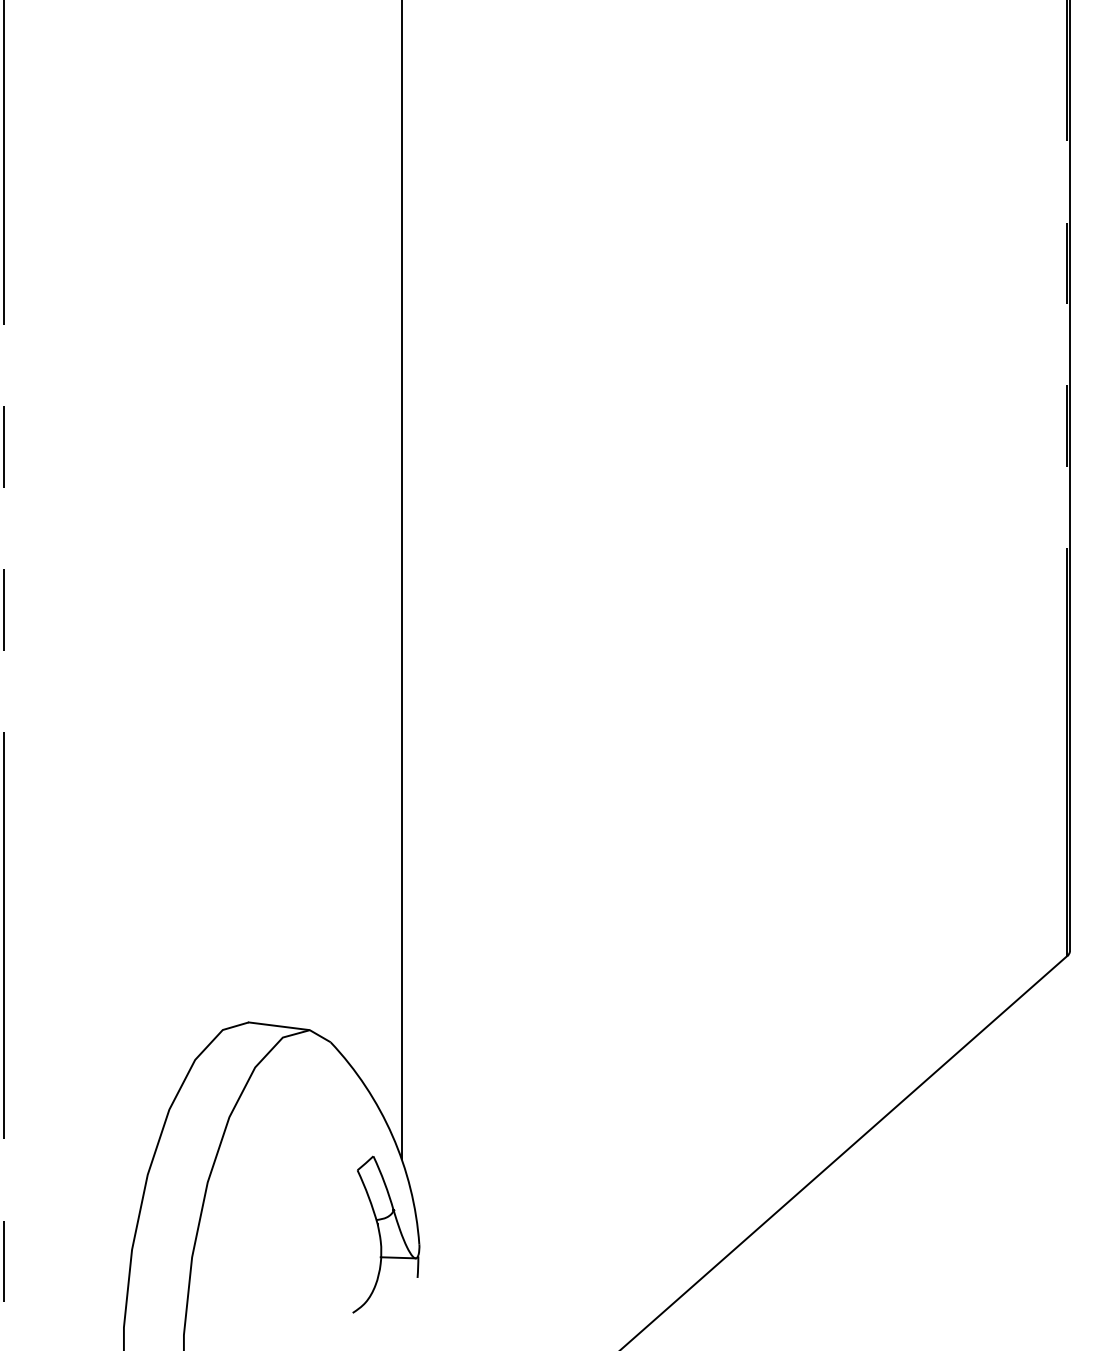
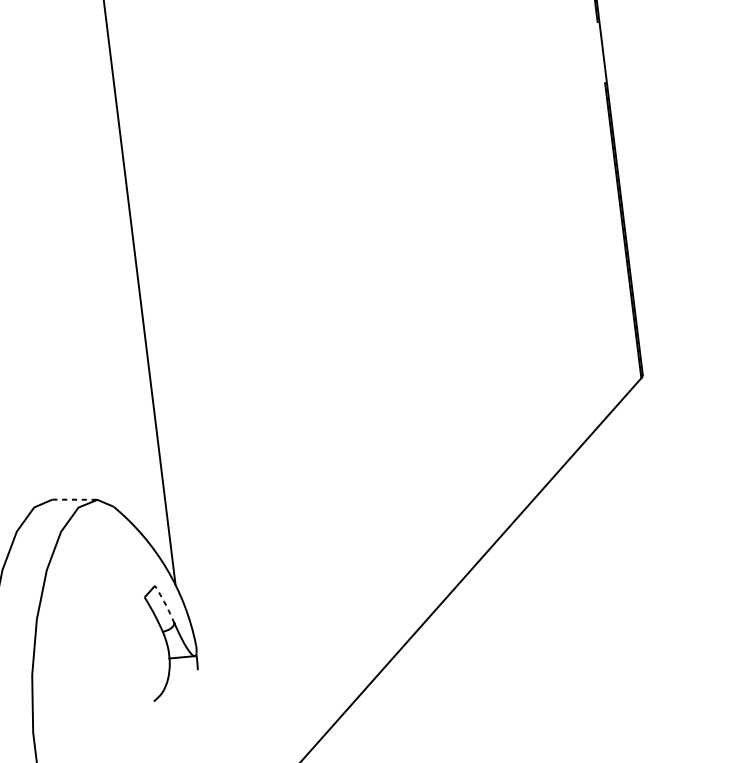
line: (278, 1026) -> (74, 499), solid -> dashed
arc: (384, 1182) -> (165, 603), solid -> dashed

